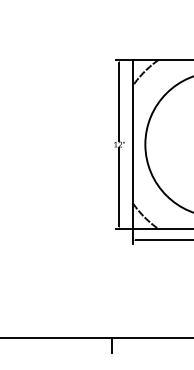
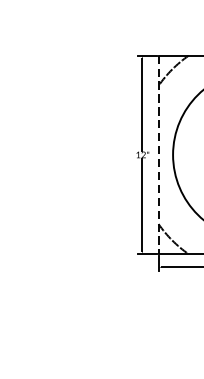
line: (133, 144) -> (159, 154), solid -> dashed

